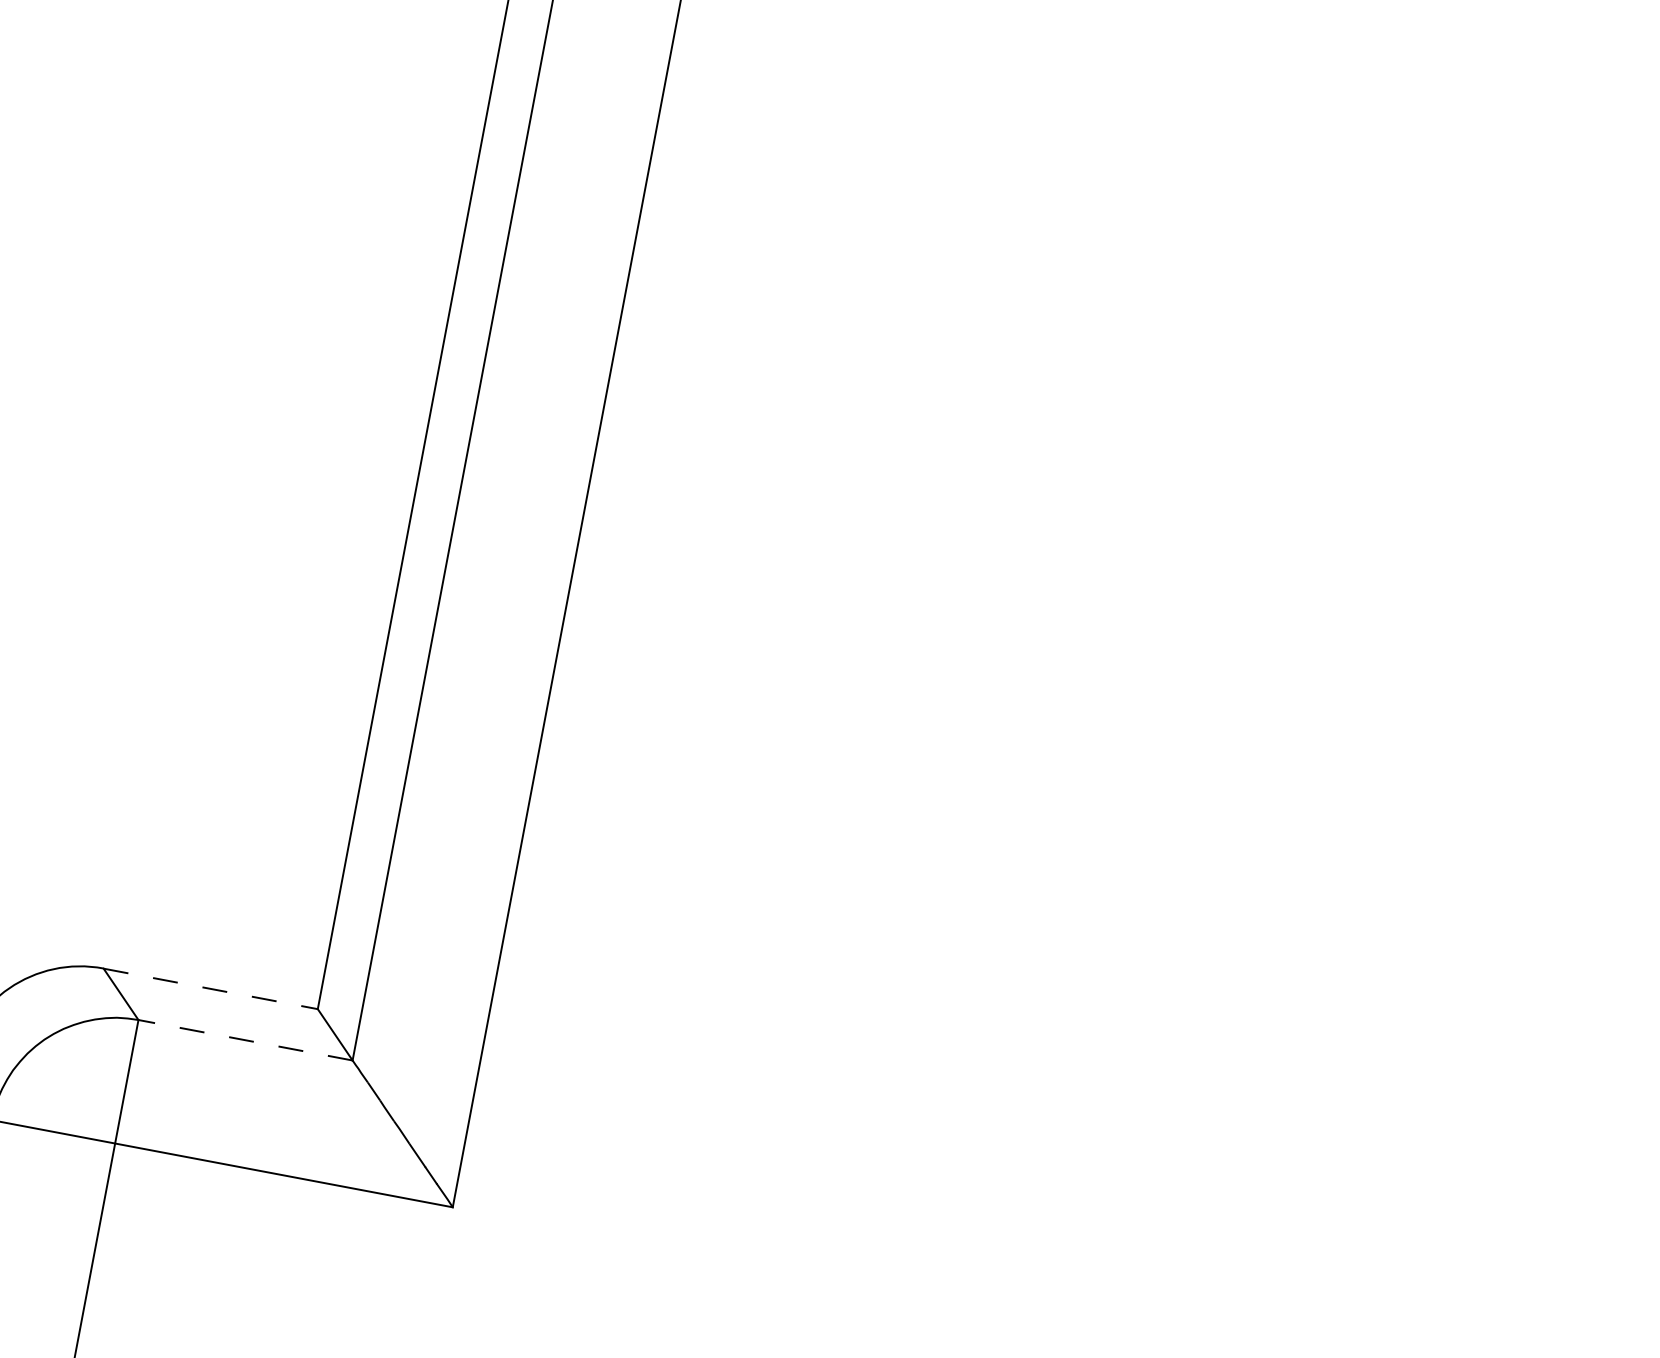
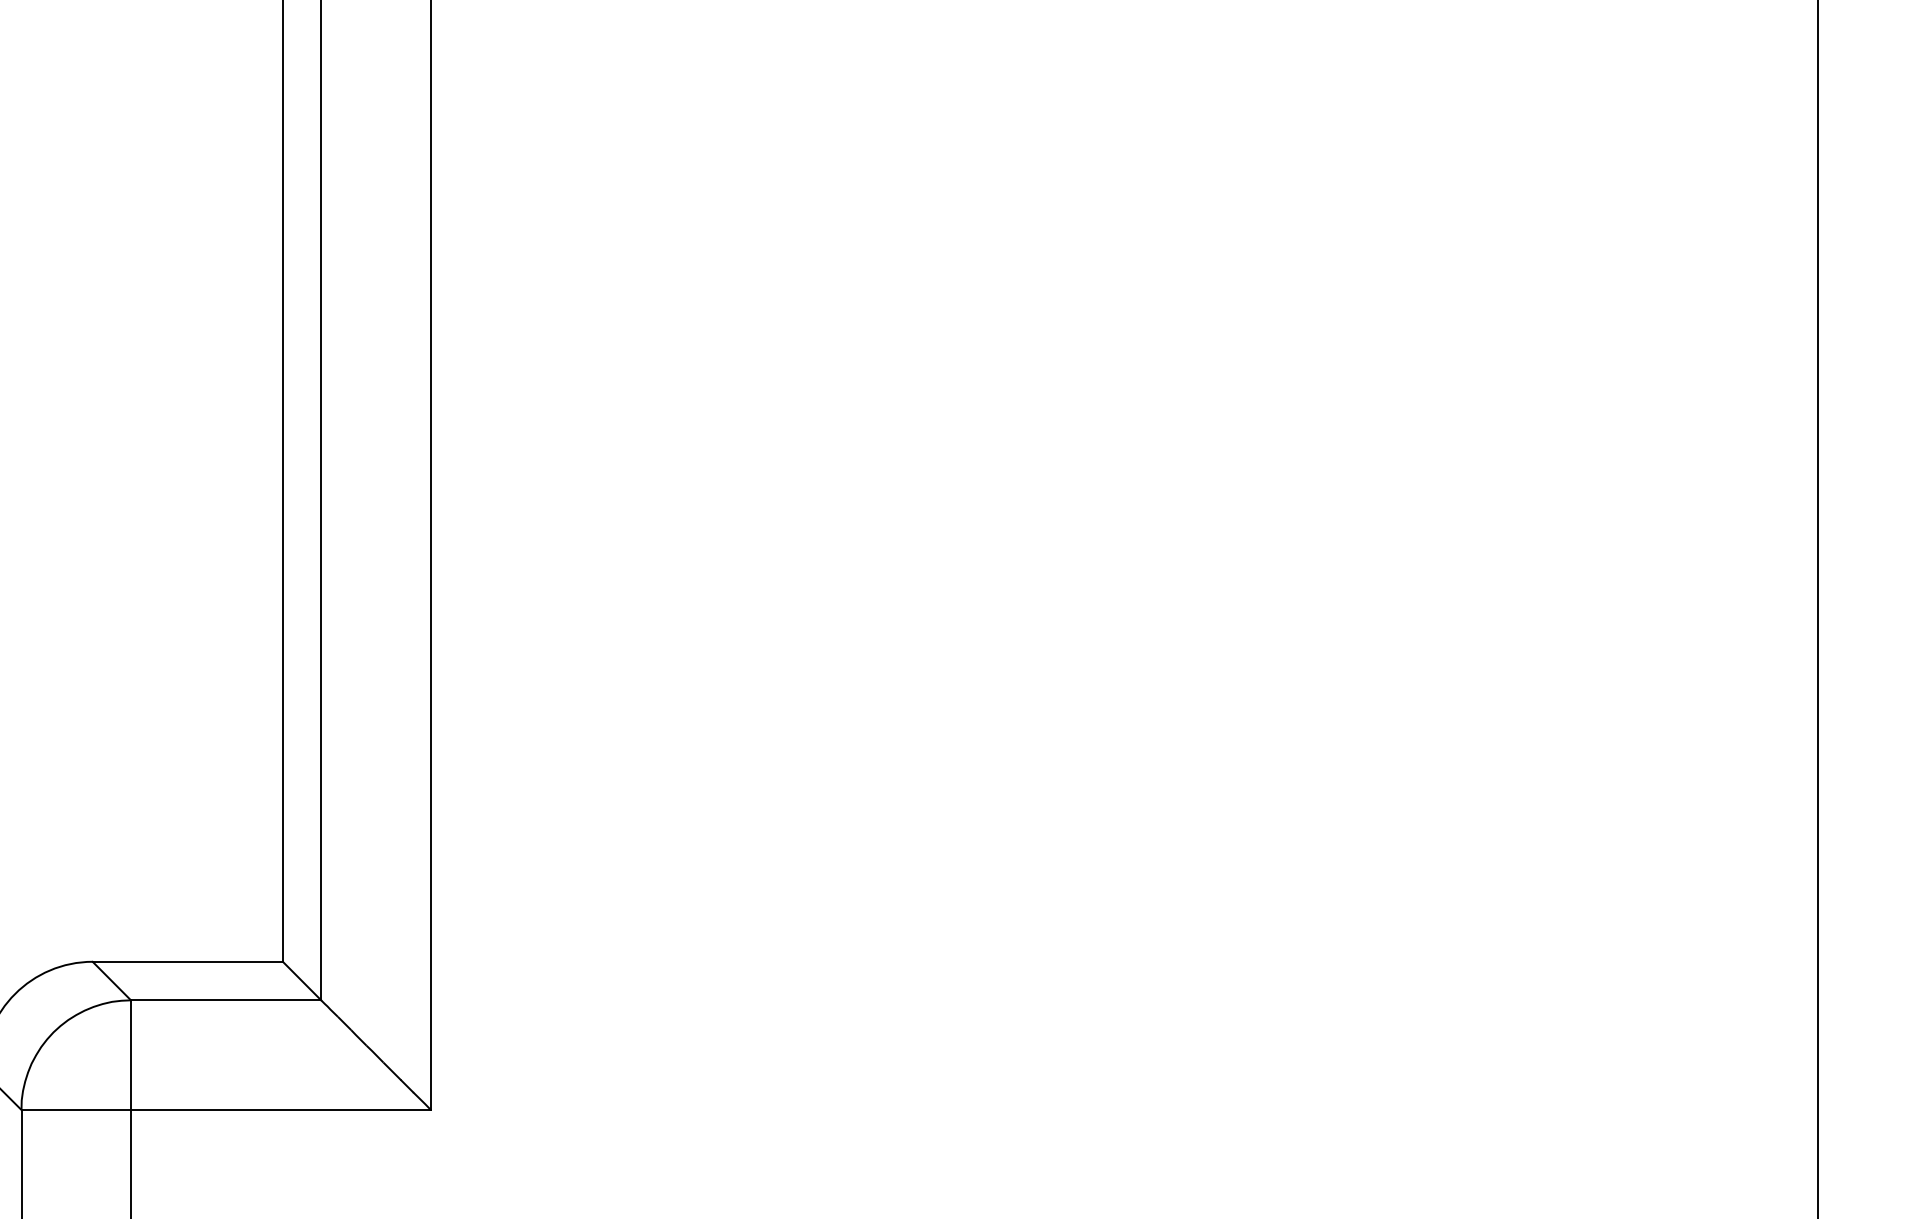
line: (211, 988) -> (188, 961), dashed -> solid
line: (244, 1040) -> (225, 1000), dashed -> solid

